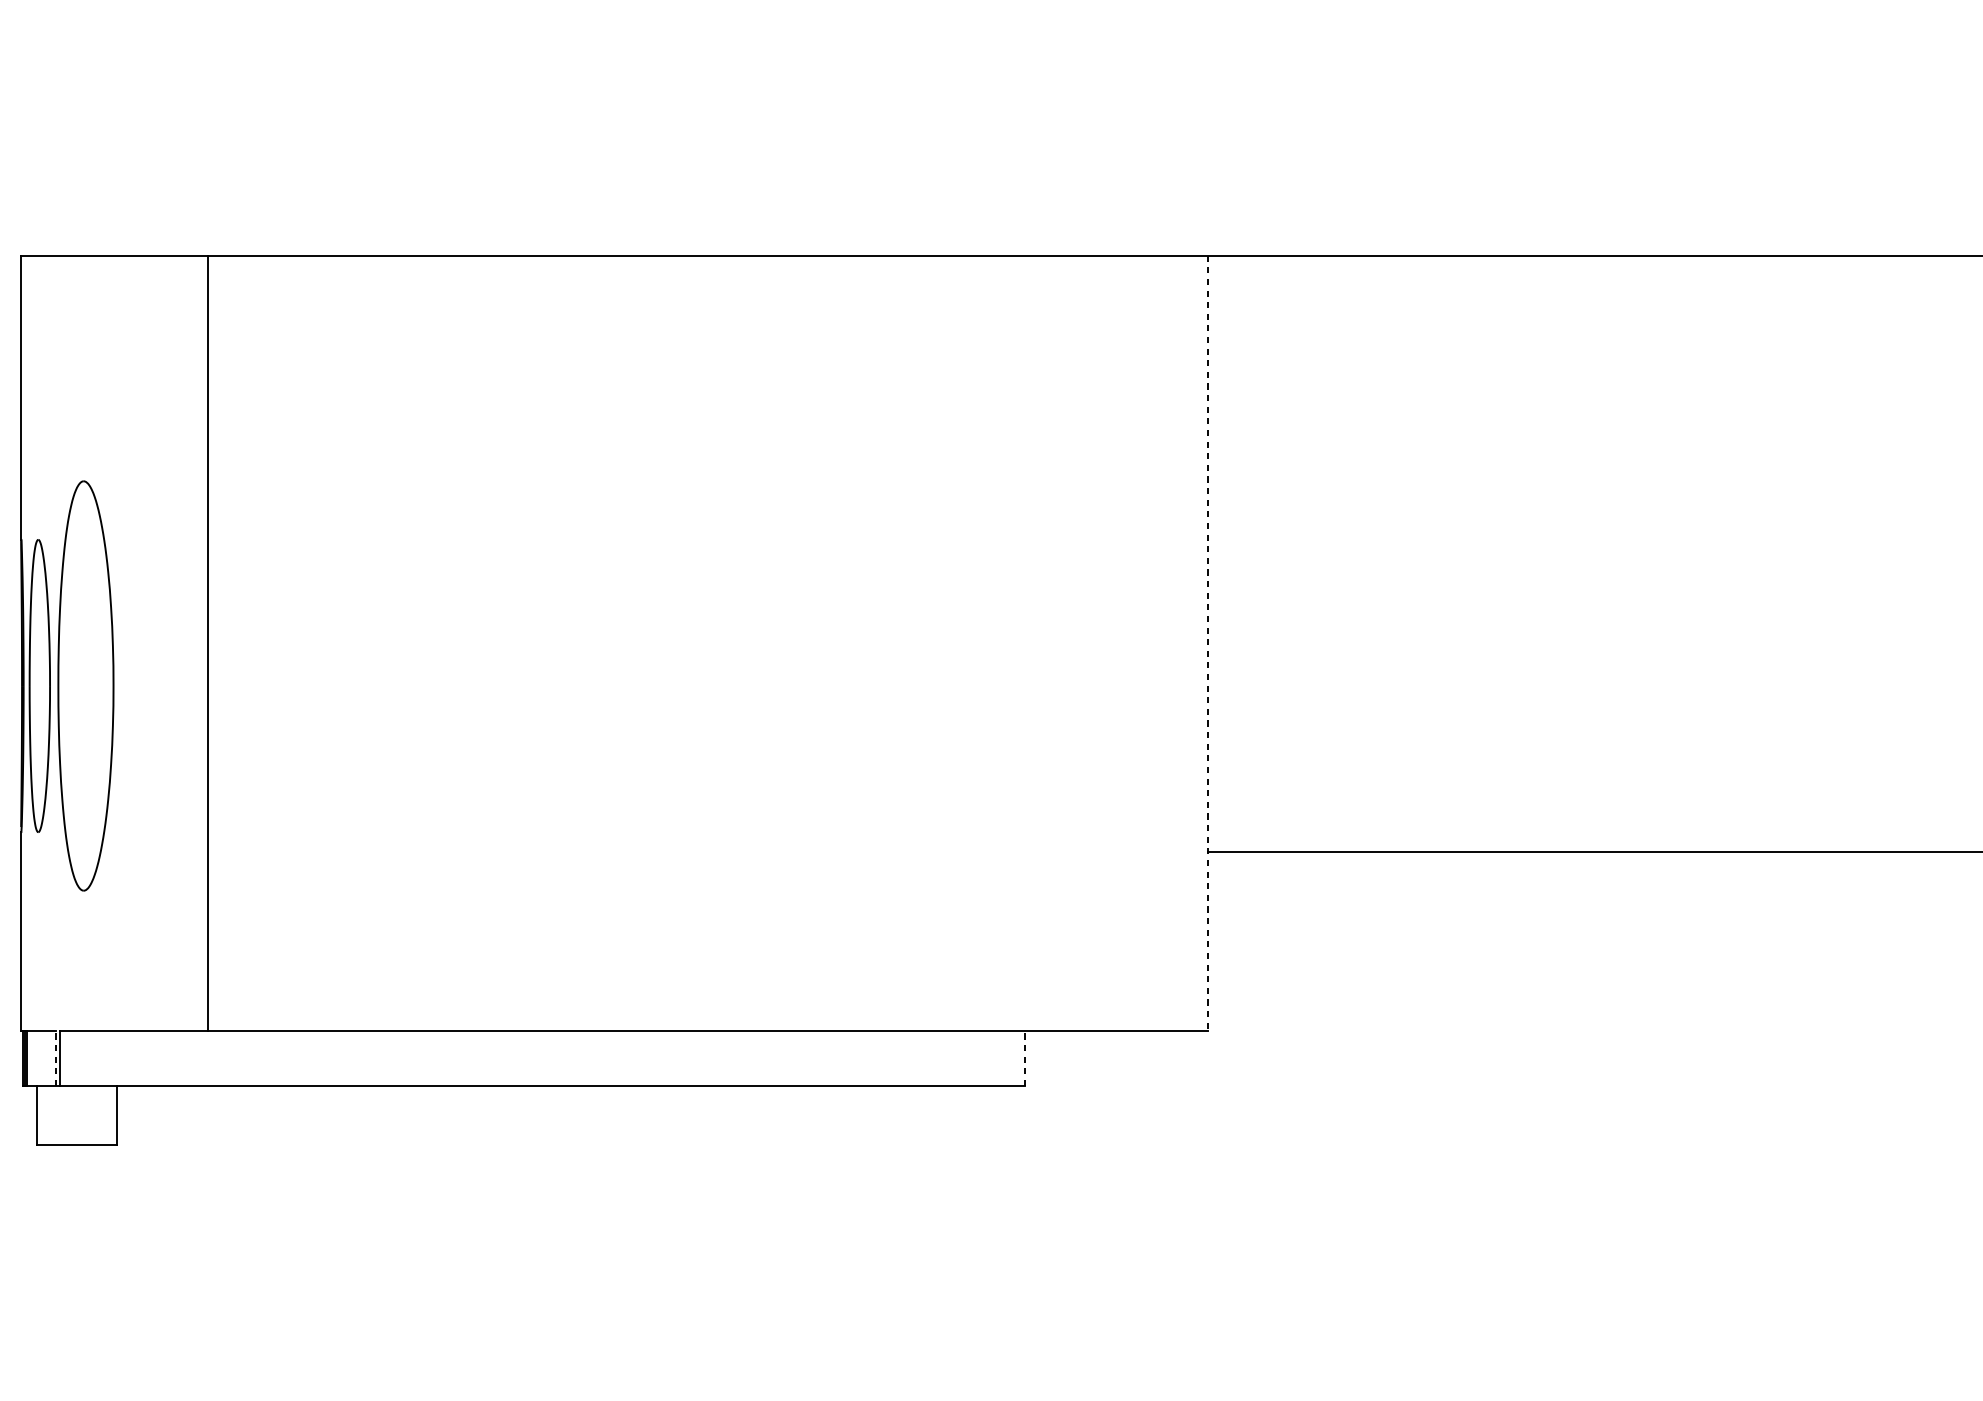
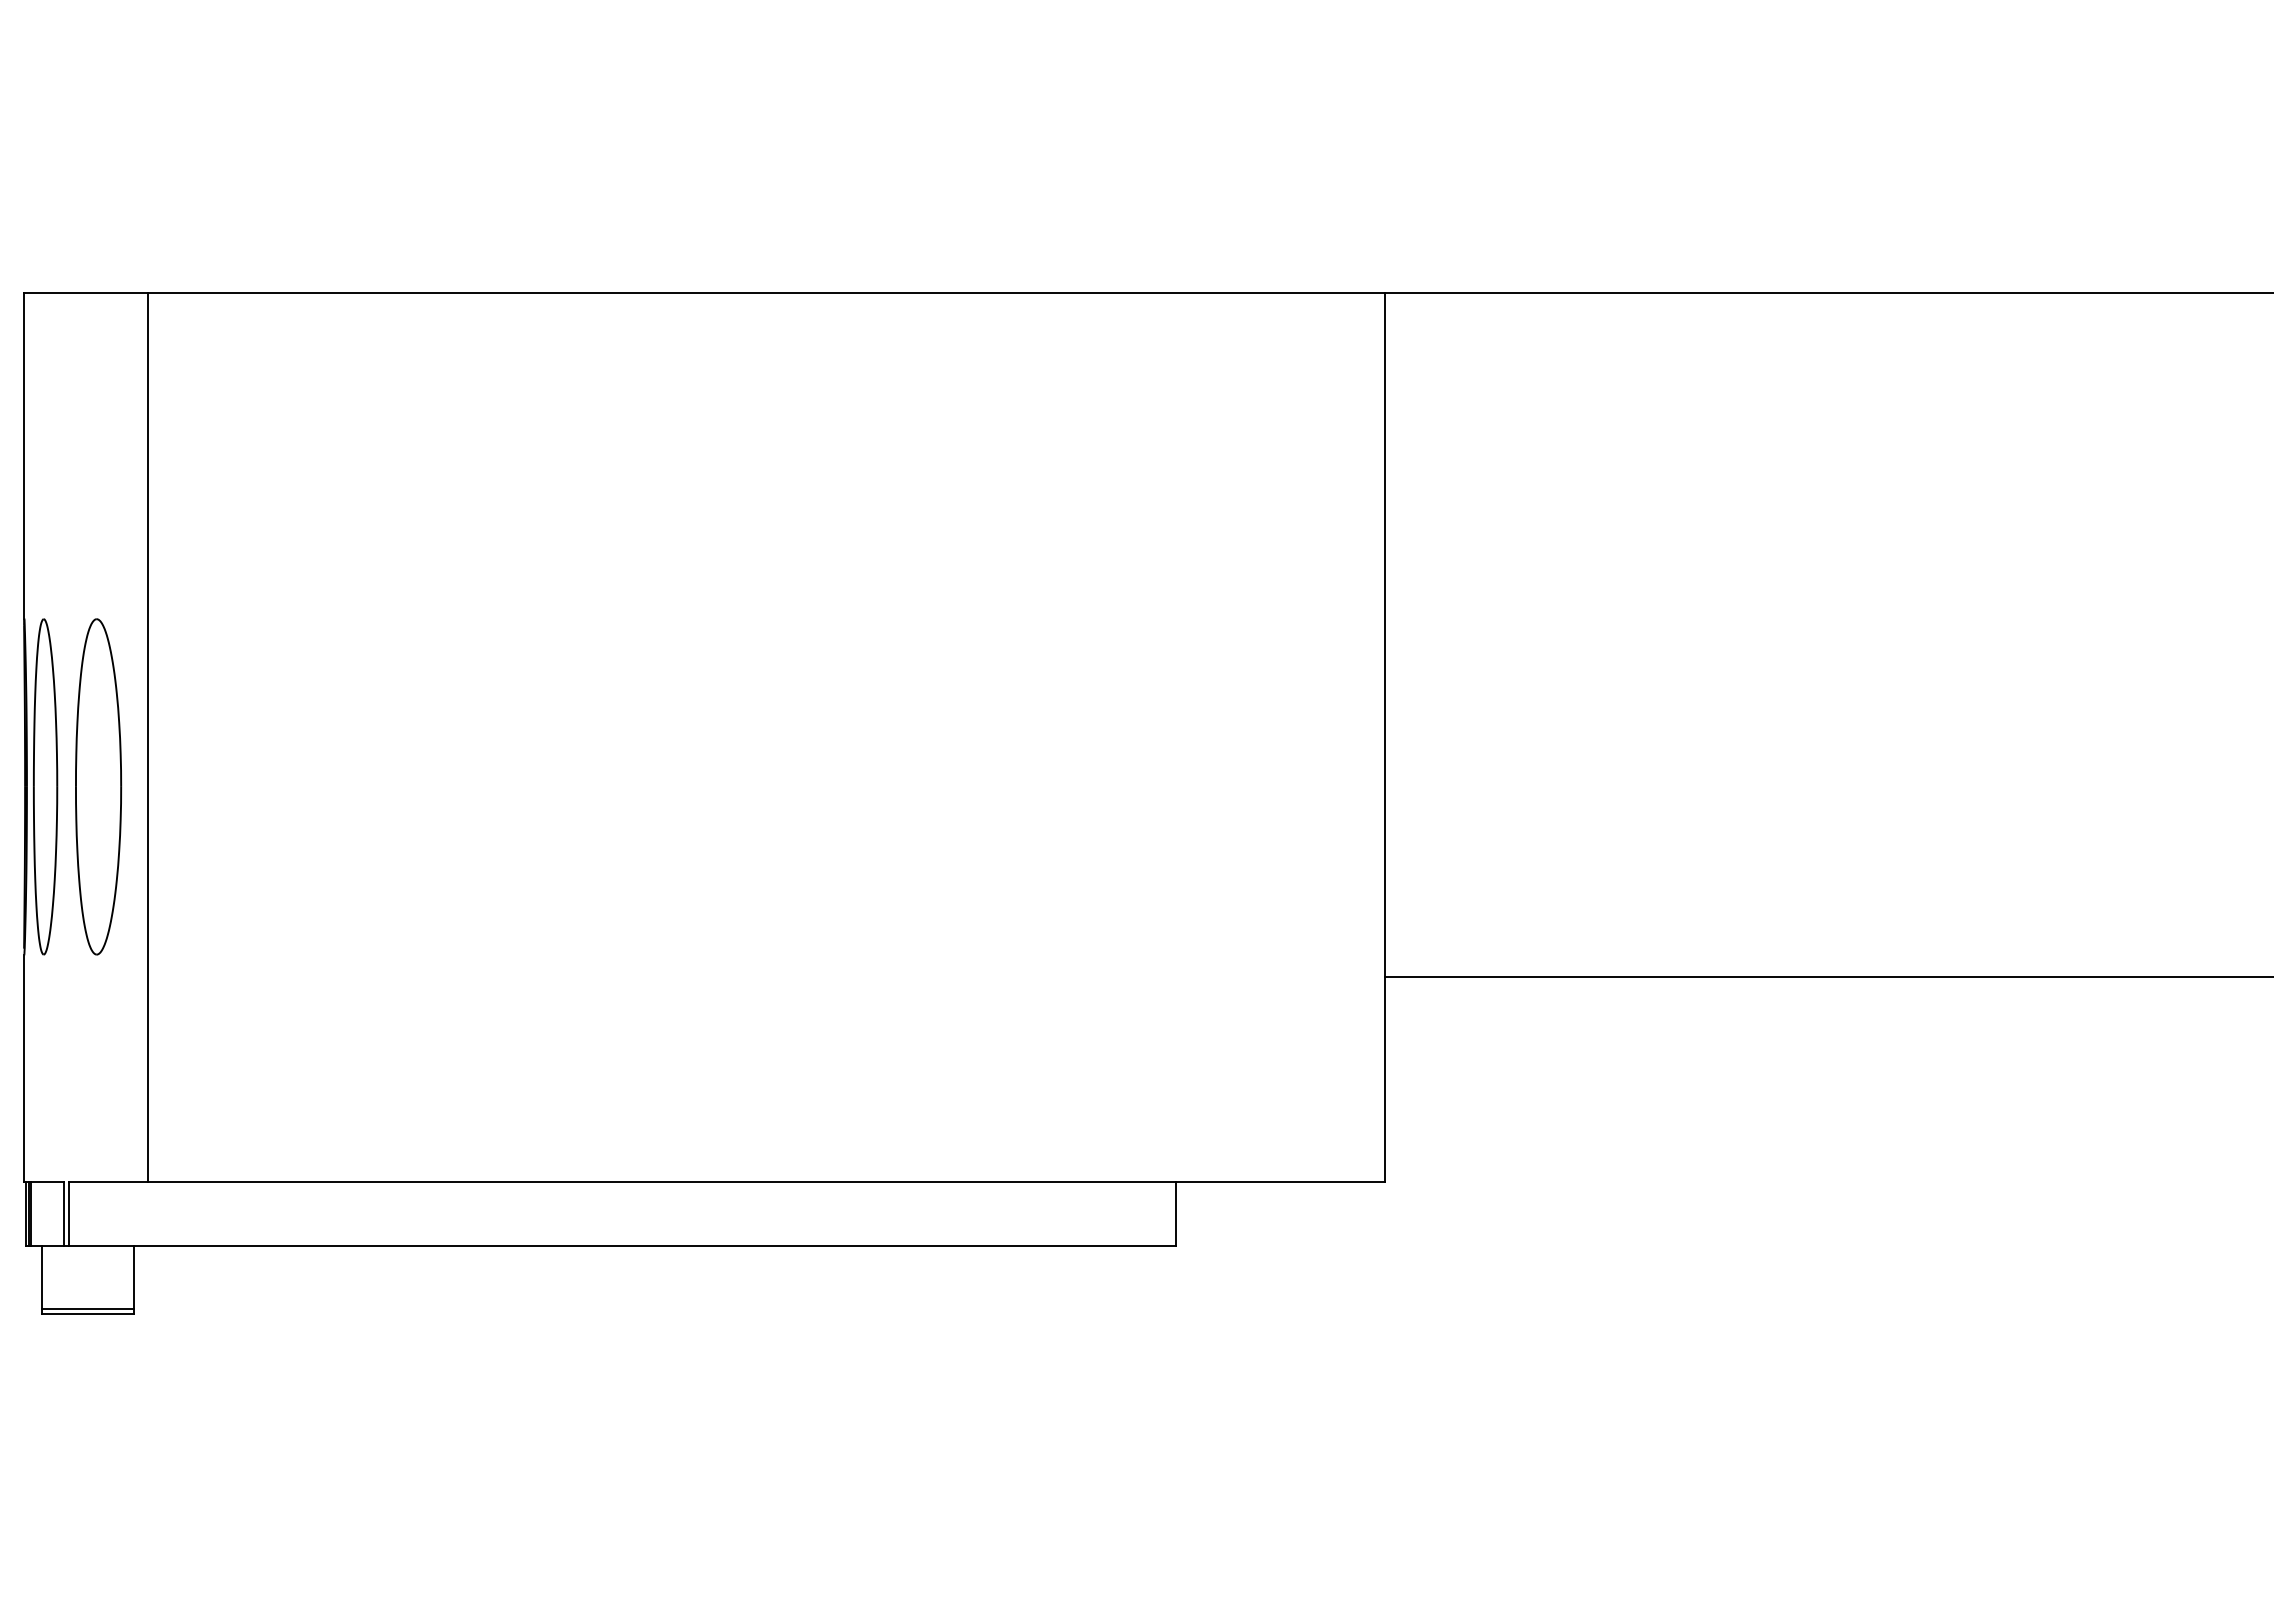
line: (208, 642) -> (148, 737), moved
line: (1207, 642) -> (1384, 737), dashed -> solid
part: (86, 685) -> (98, 786), size x0.71
line: (55, 1058) -> (63, 1214), dashed -> solid
line: (1025, 1058) -> (1175, 1214), dashed -> solid
line: (76, 1141) -> (87, 1309), added

